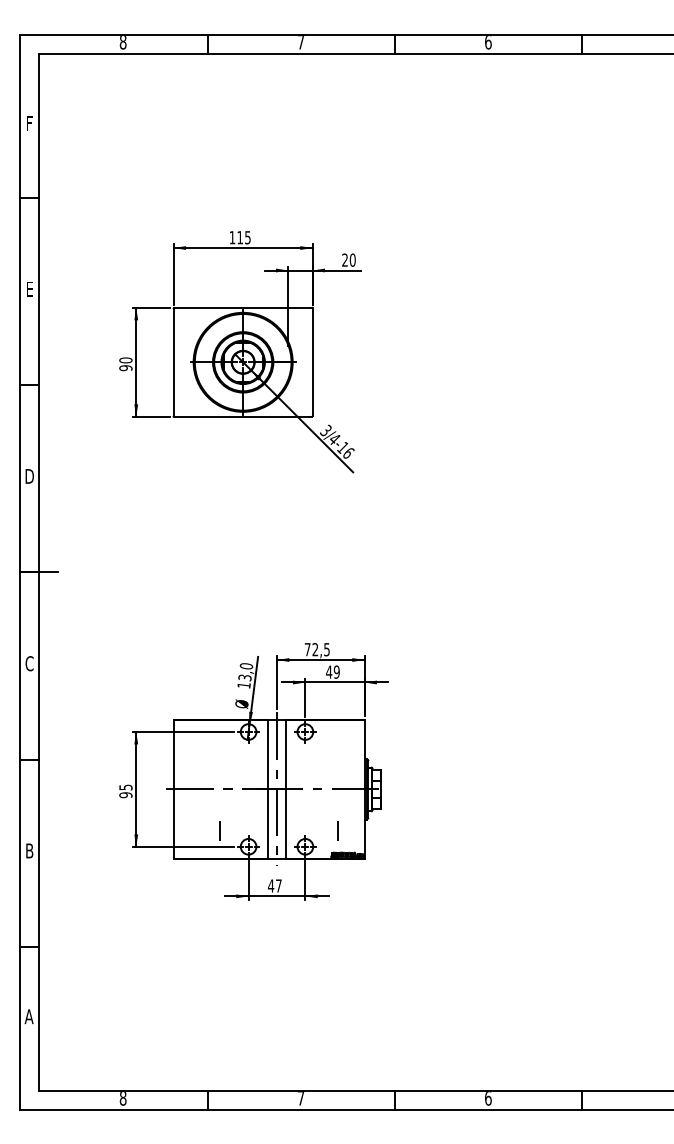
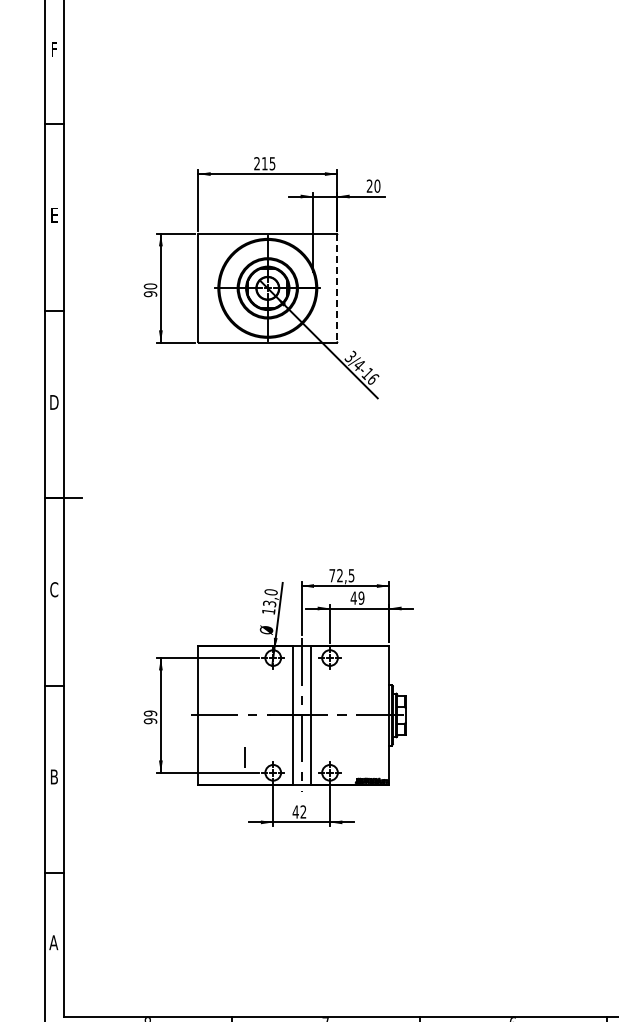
text: (232, 237) -> (257, 163), 115 -> 215
line: (312, 362) -> (337, 288), solid -> dashed
text: (125, 787) -> (150, 713), 95 -> 99
line: (337, 830) -> (362, 756), removed
text: (278, 885) -> (303, 811), 47 -> 42

